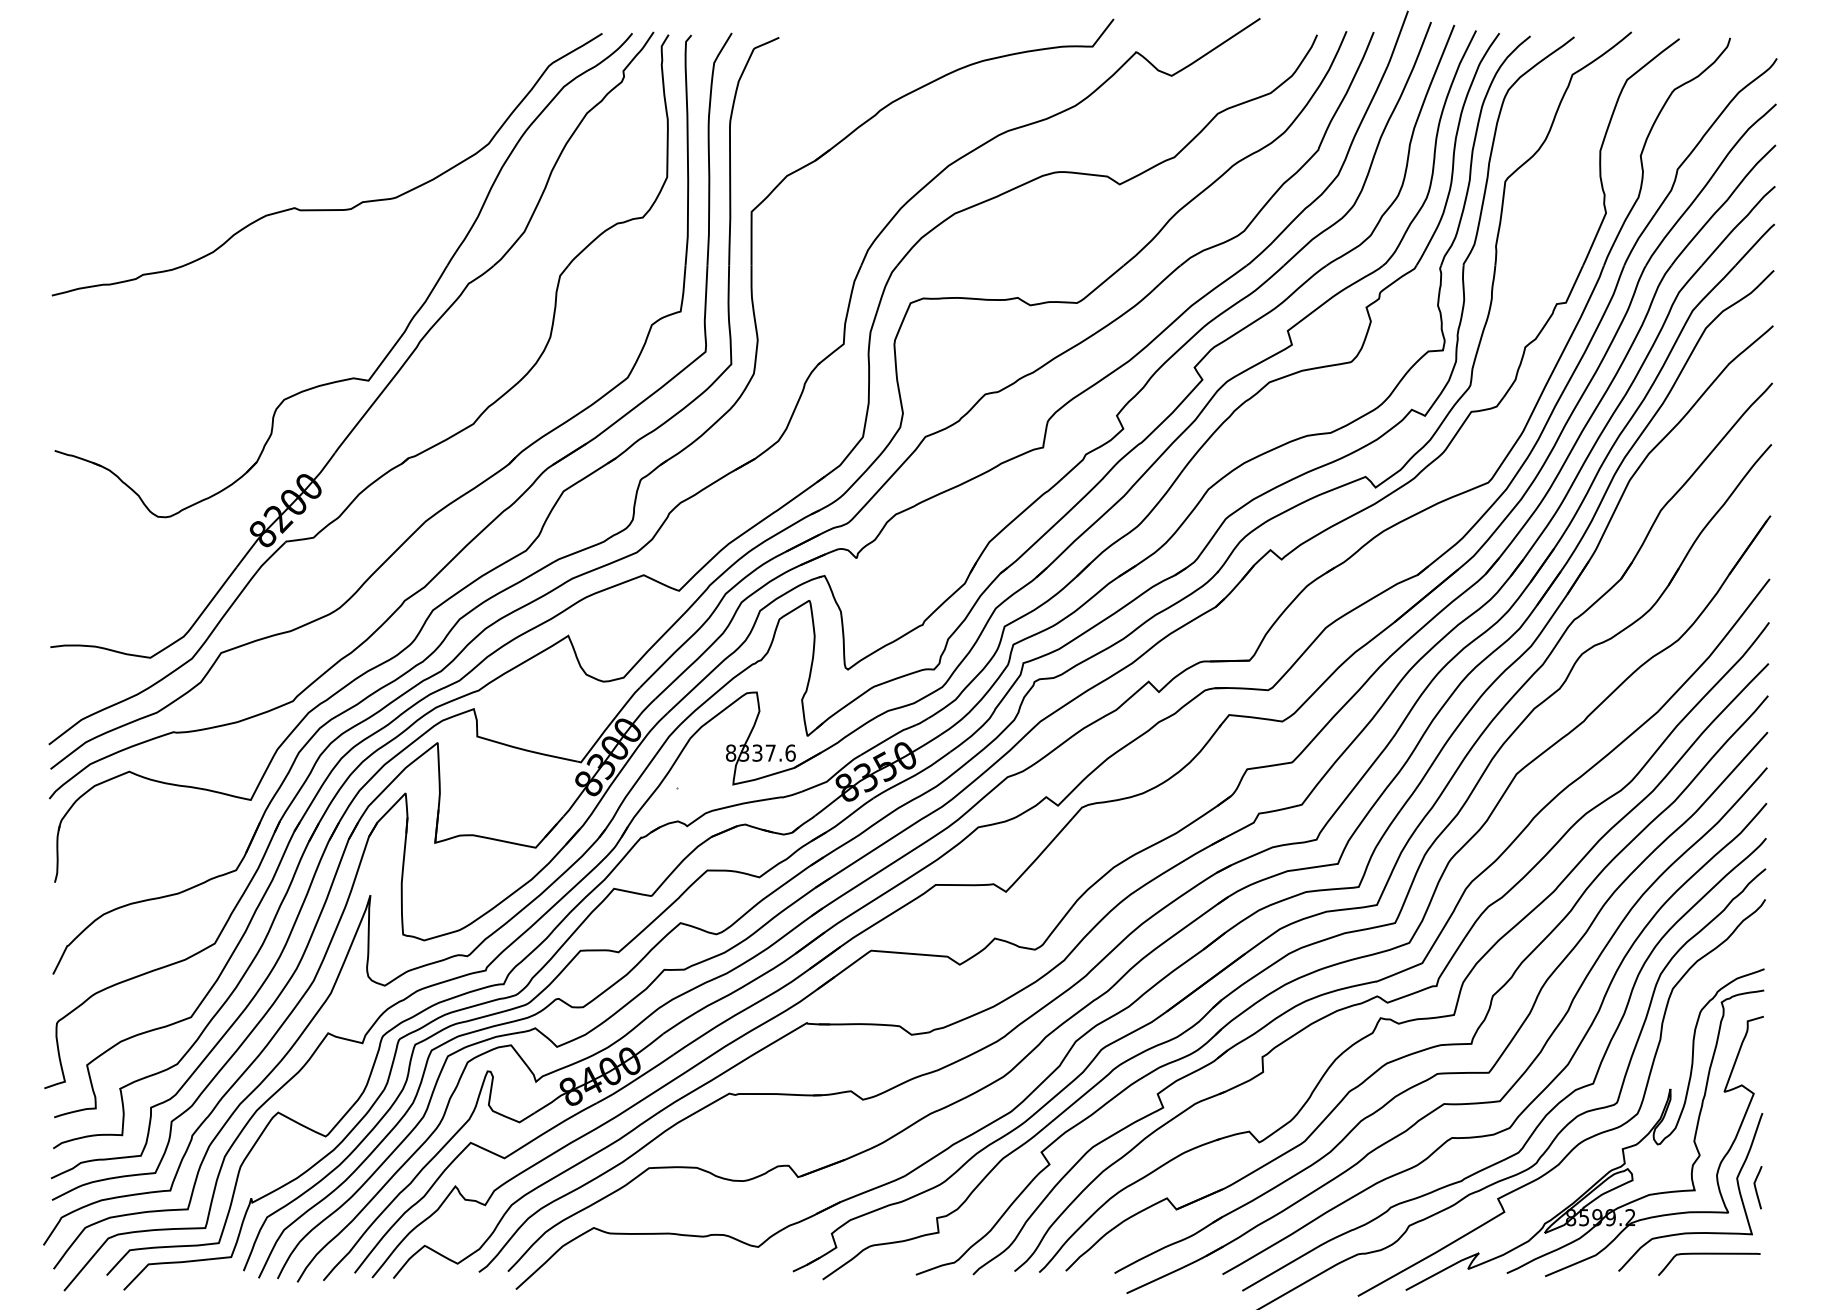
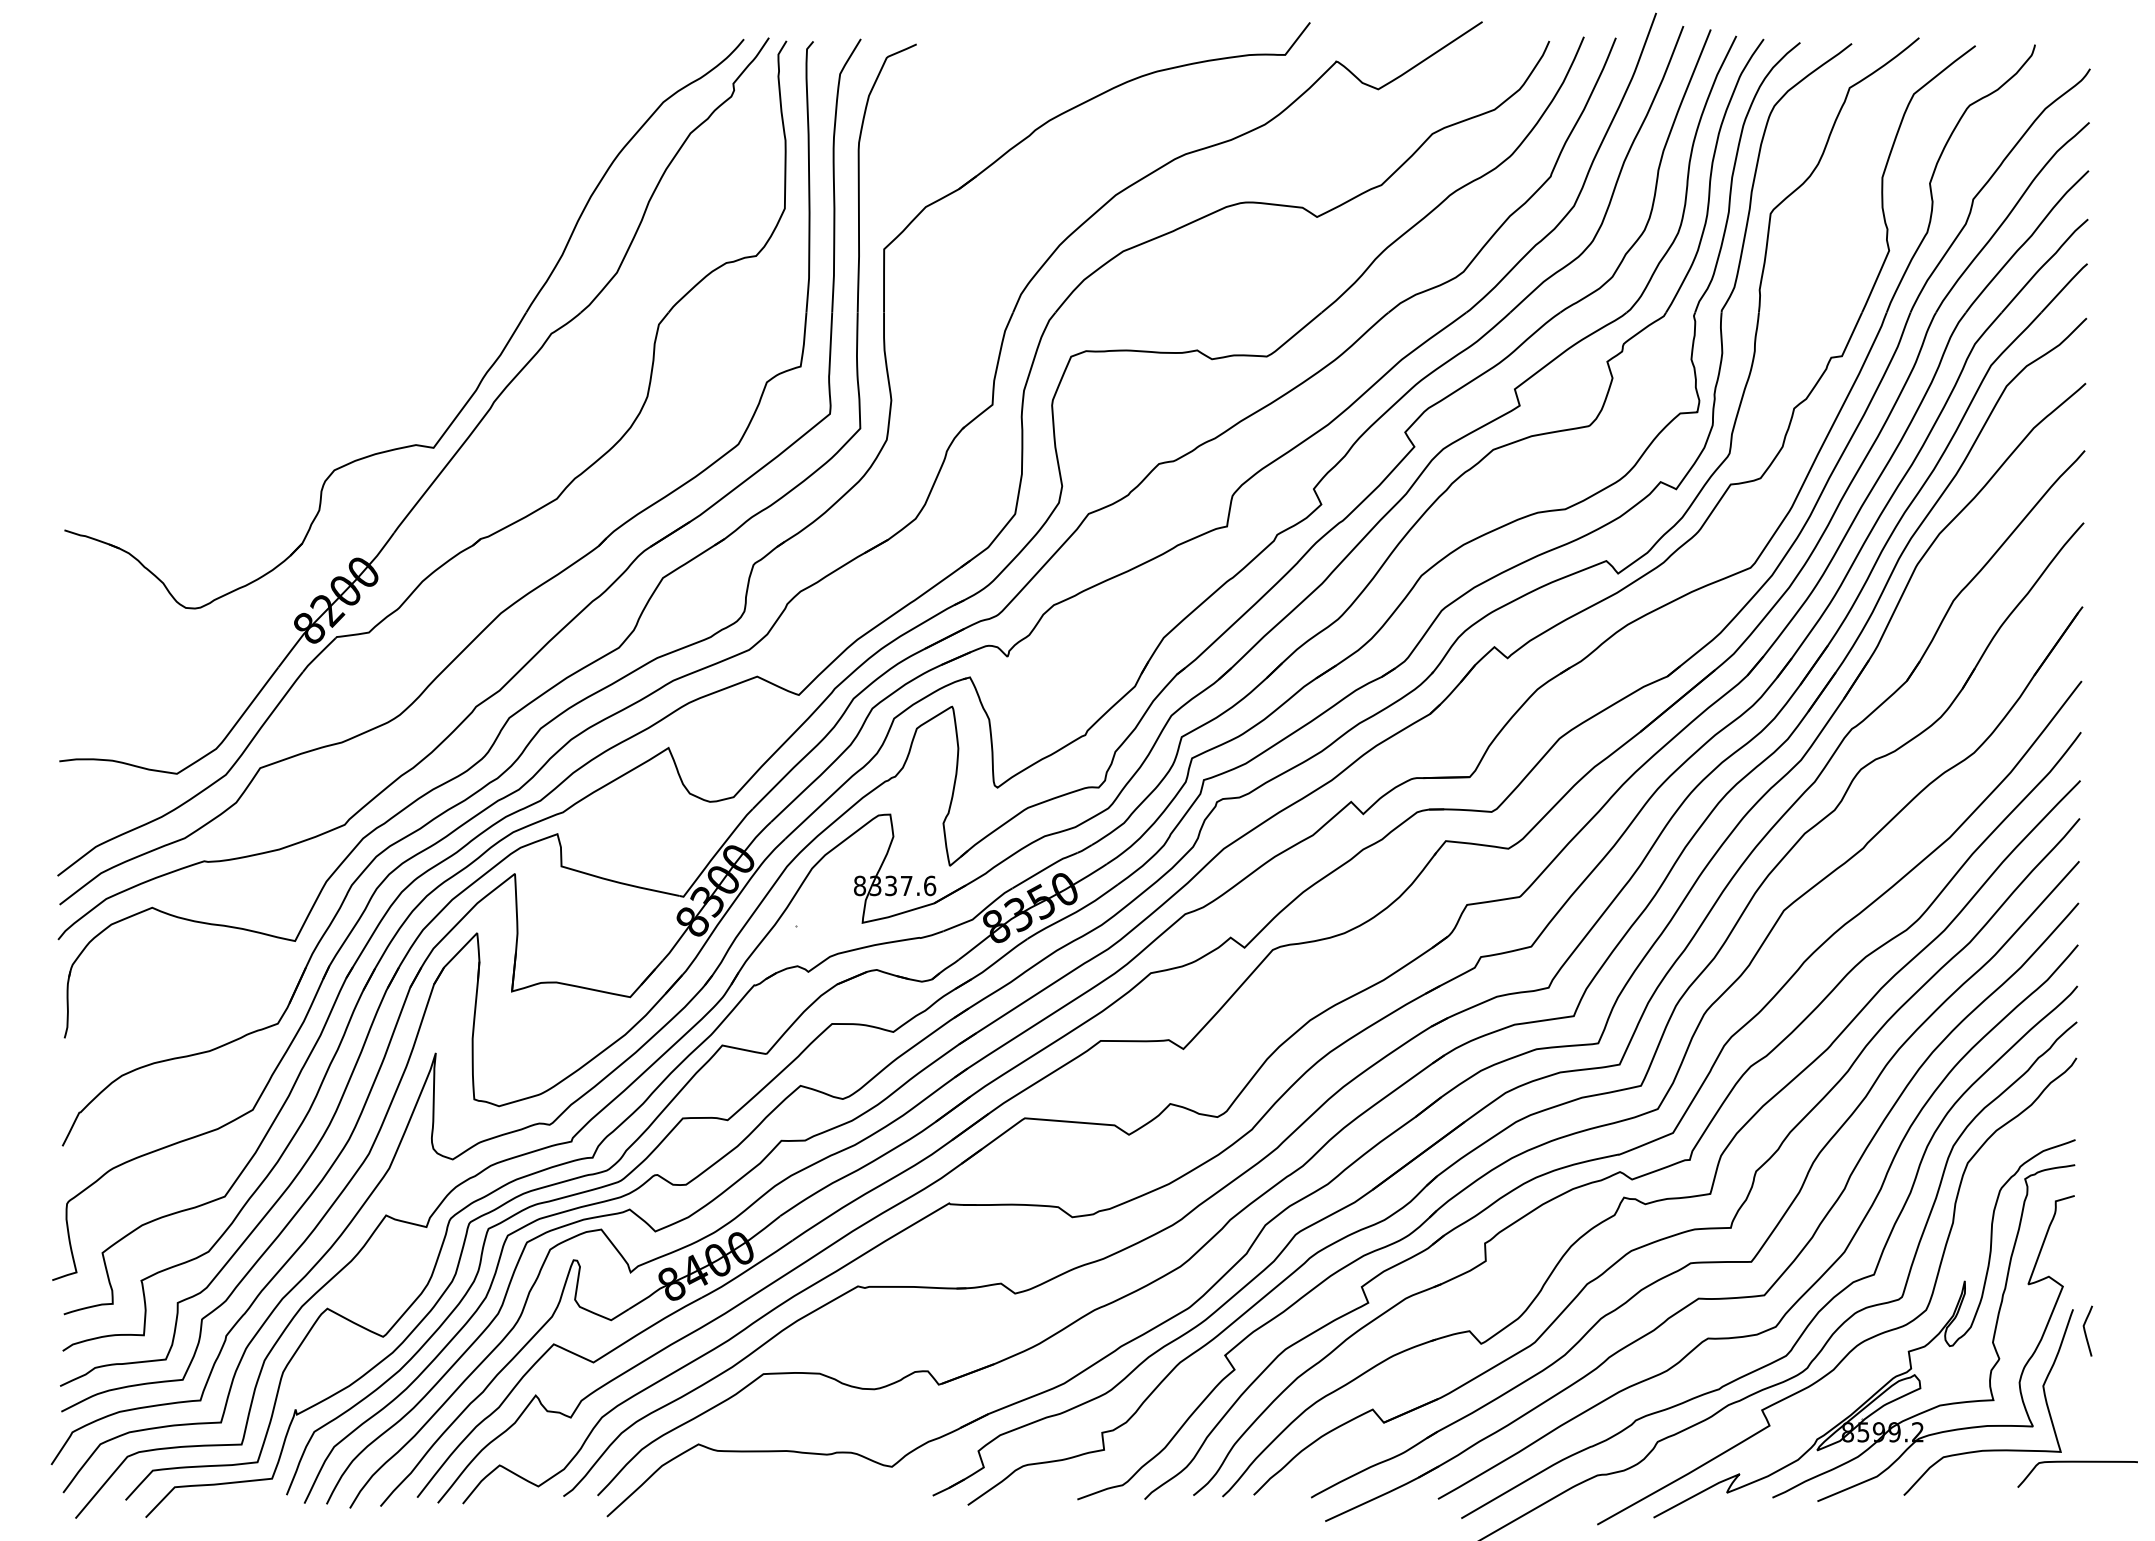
part: (326, 209) -> (384, 246), removed
curve: (1756, 1187) -> (2086, 1330), moved
curve: (1709, 1254) -> (2077, 1462), moved

